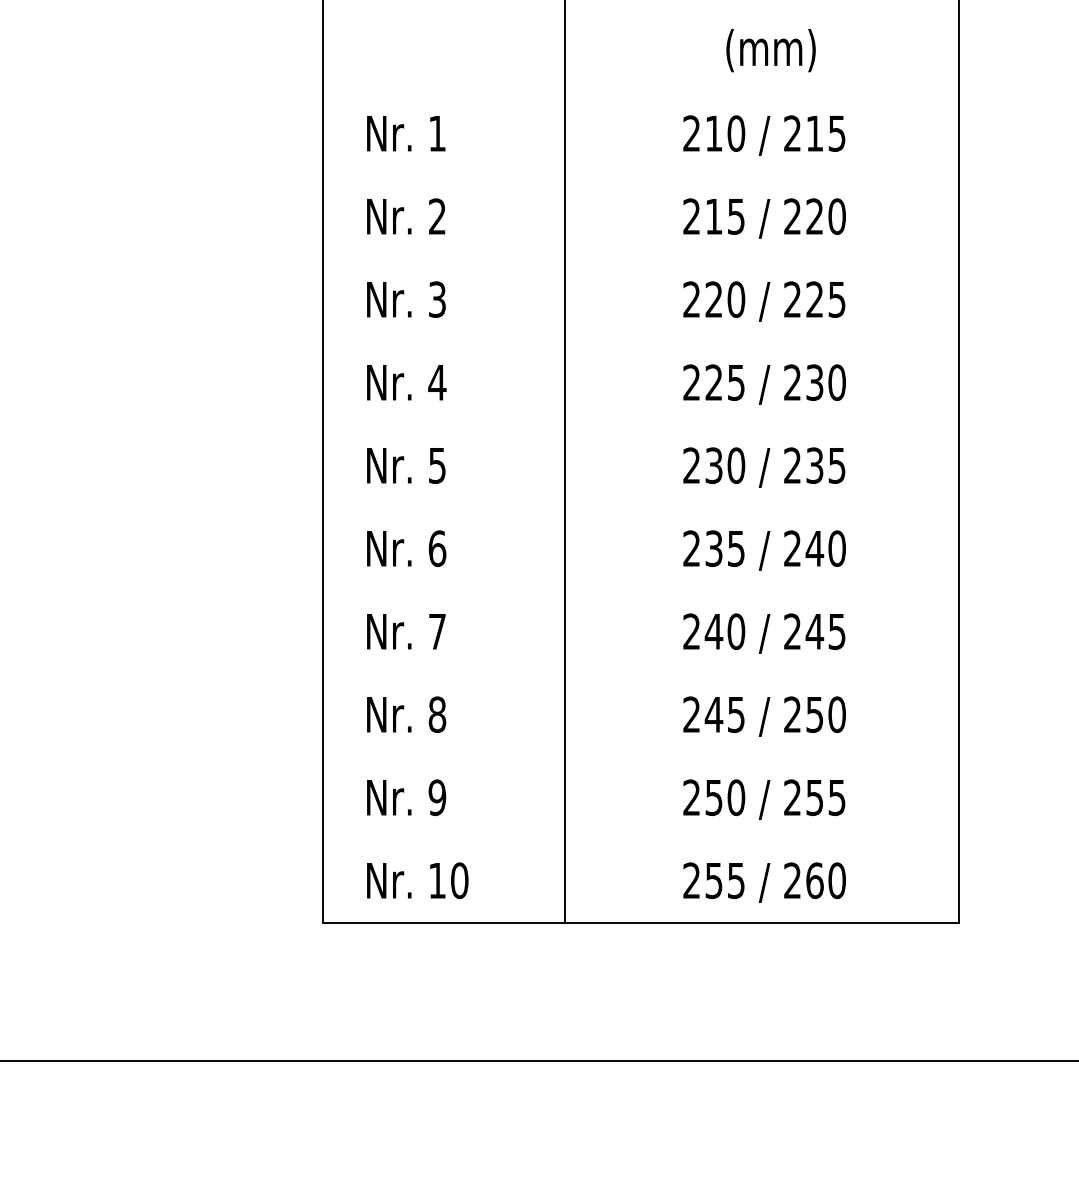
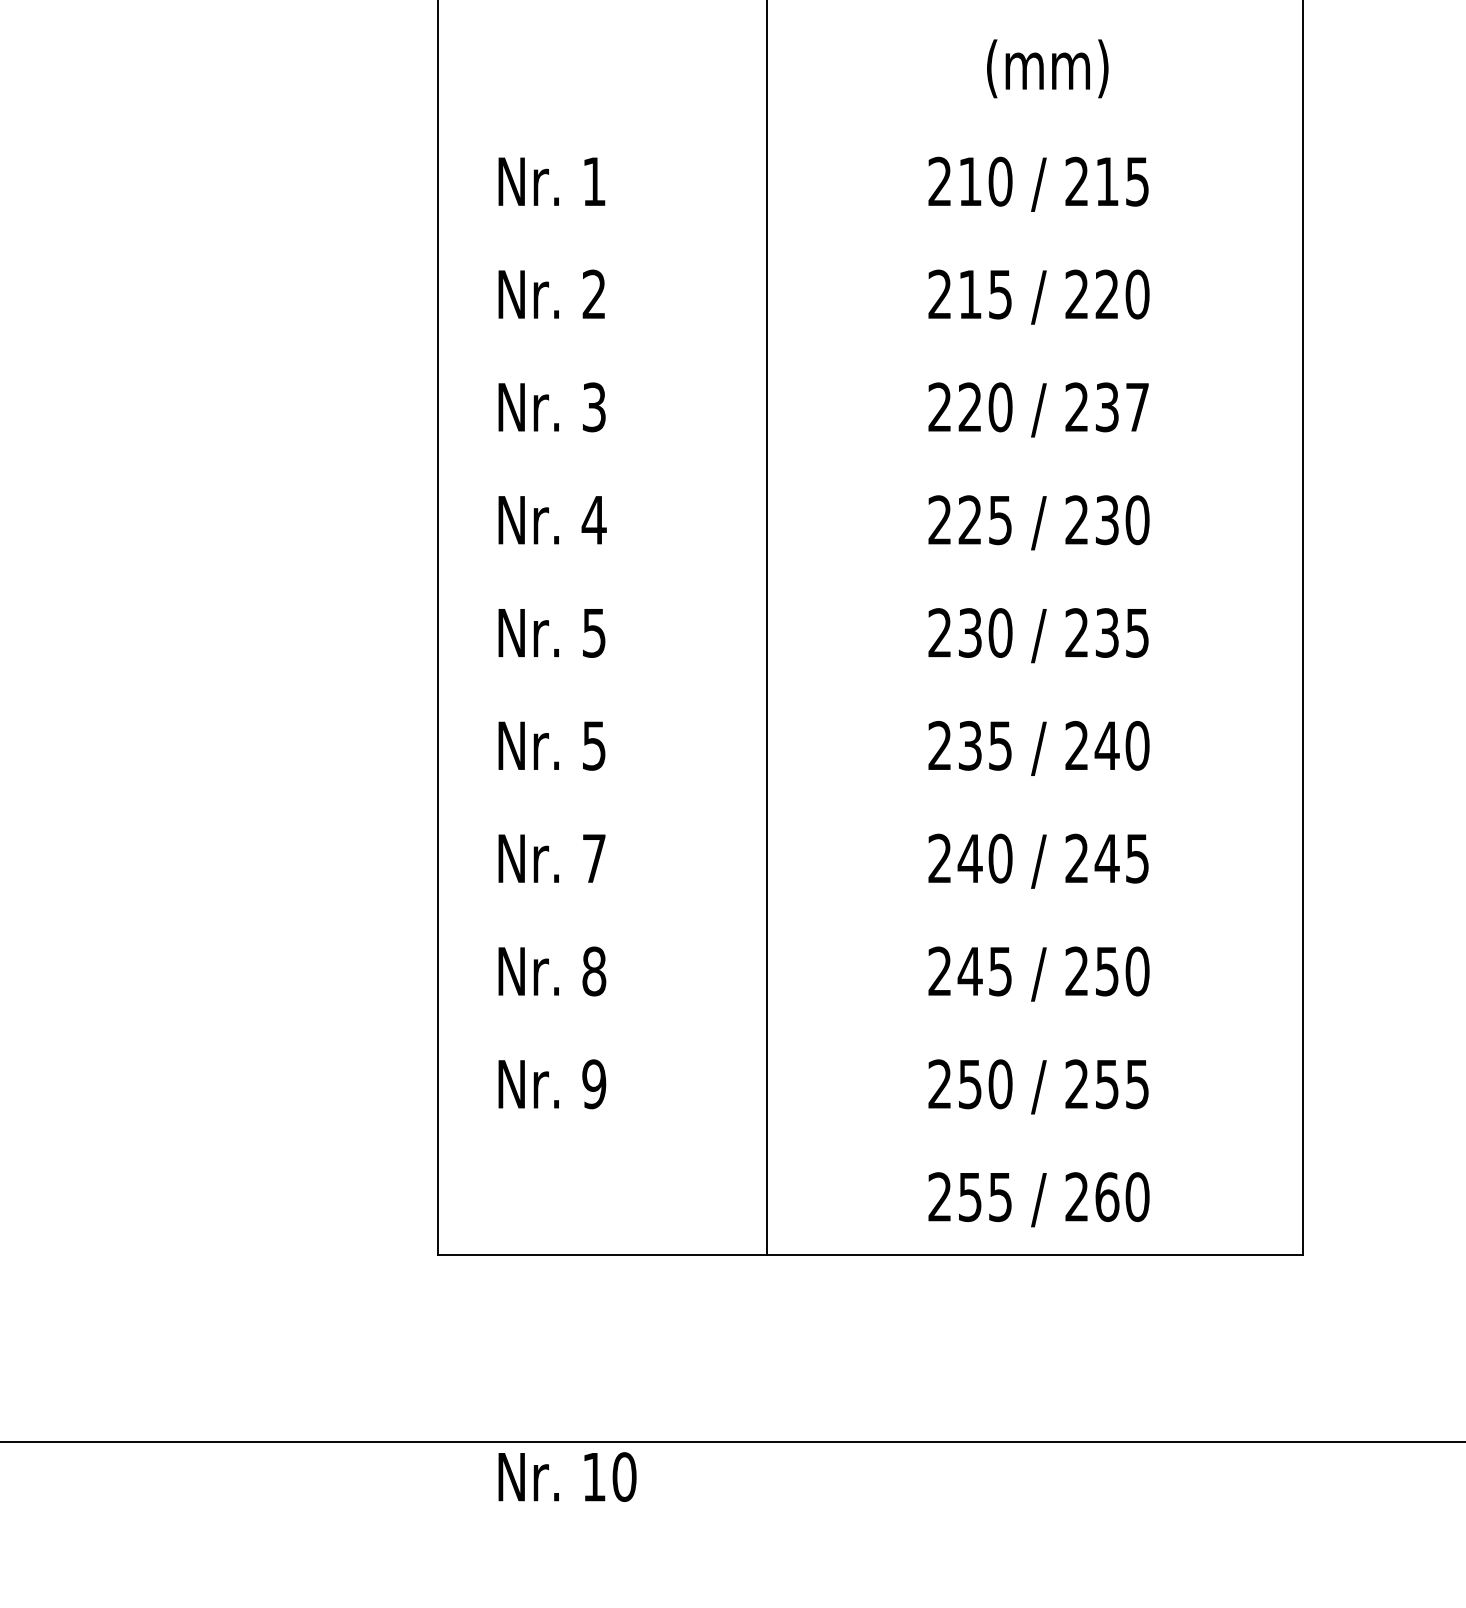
text: (825, 299) -> (1121, 407), 225 -> 237
text: (437, 548) -> (594, 745), 6 -> 5
text: (417, 880) -> (567, 1476), moved

